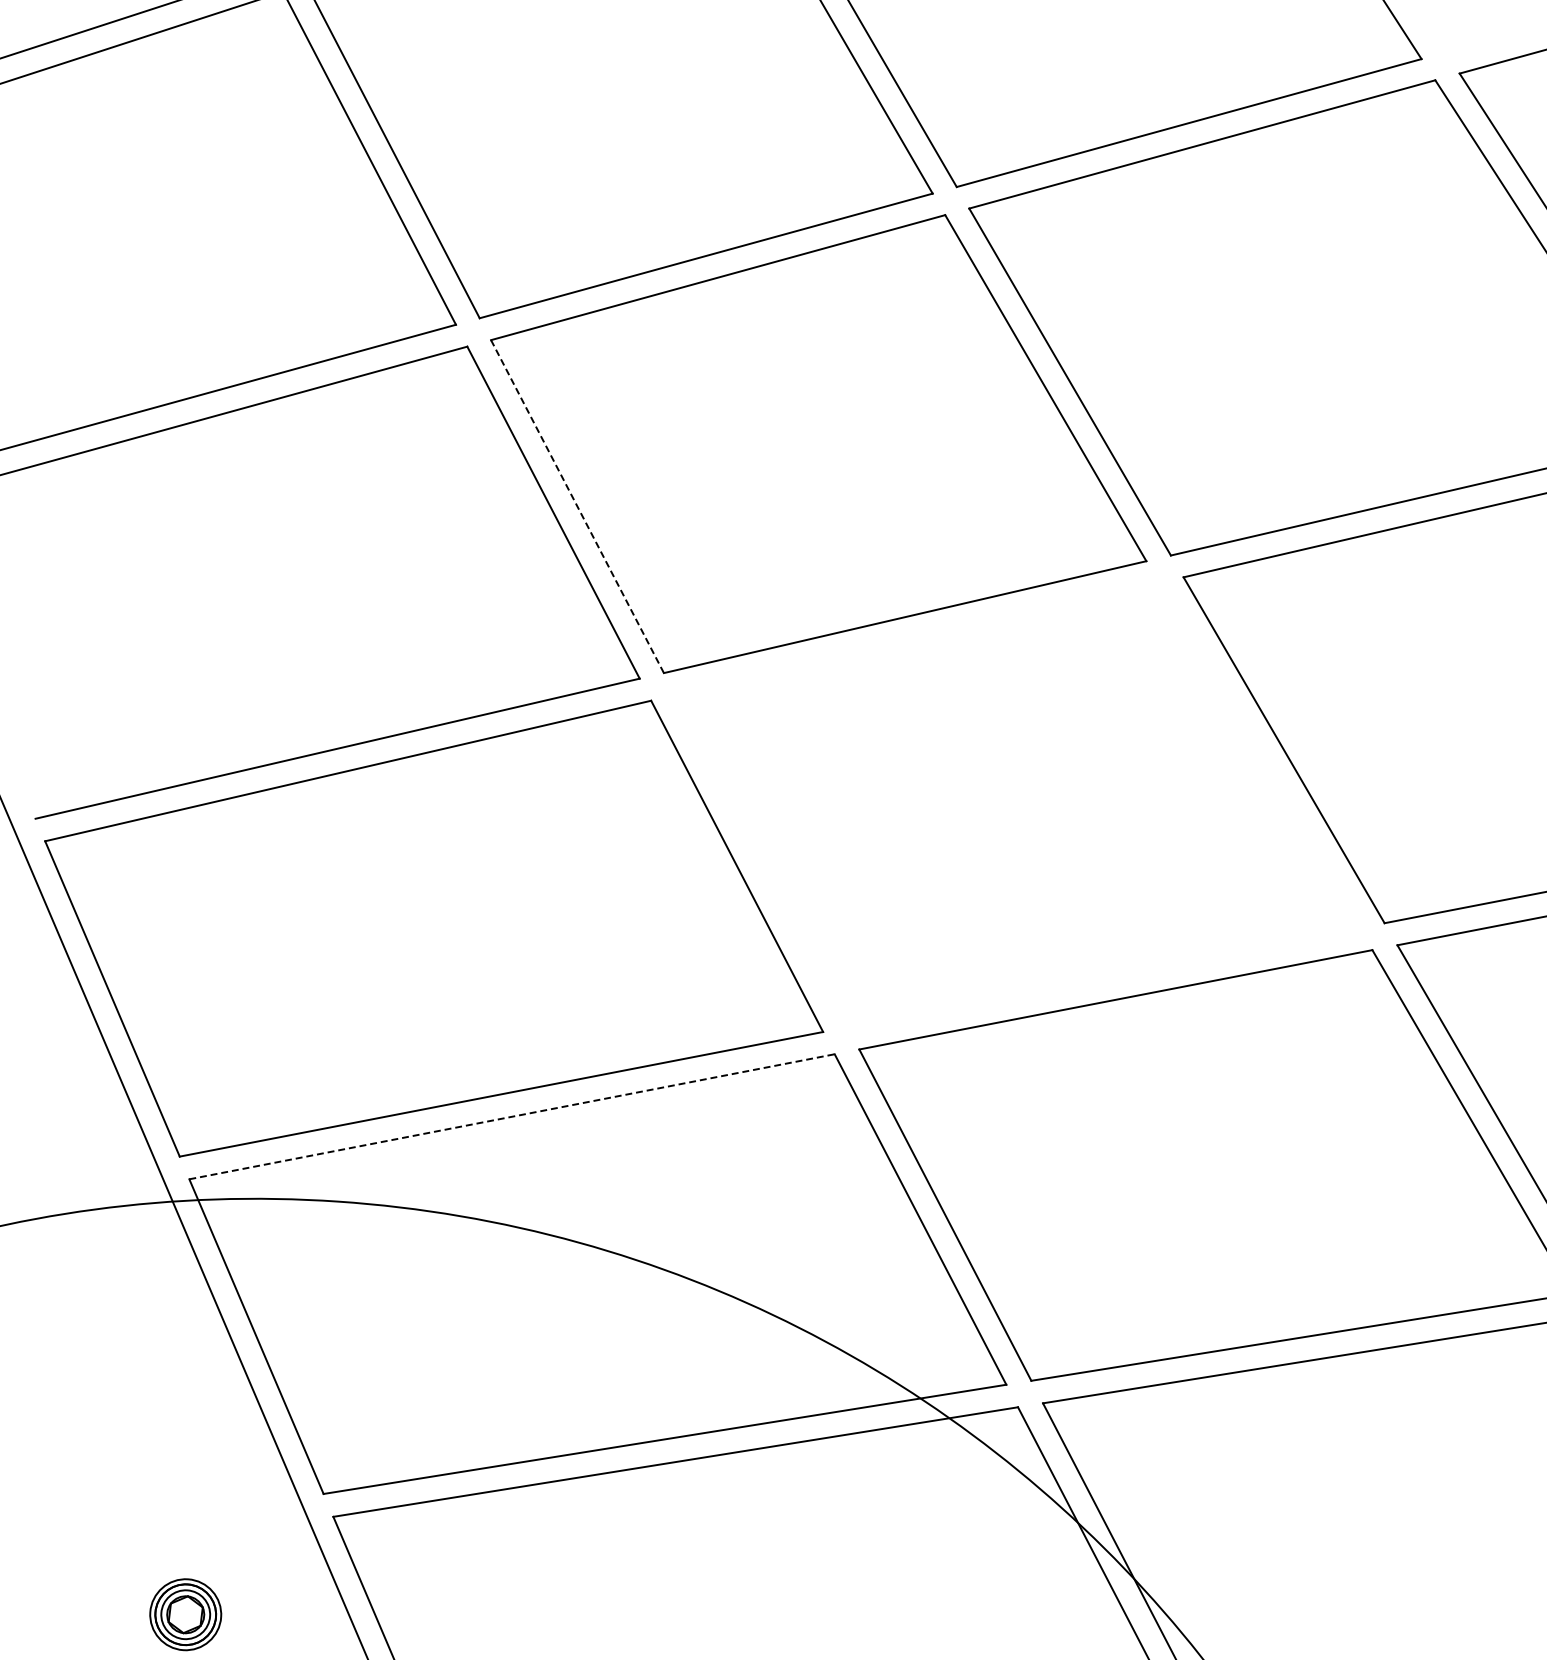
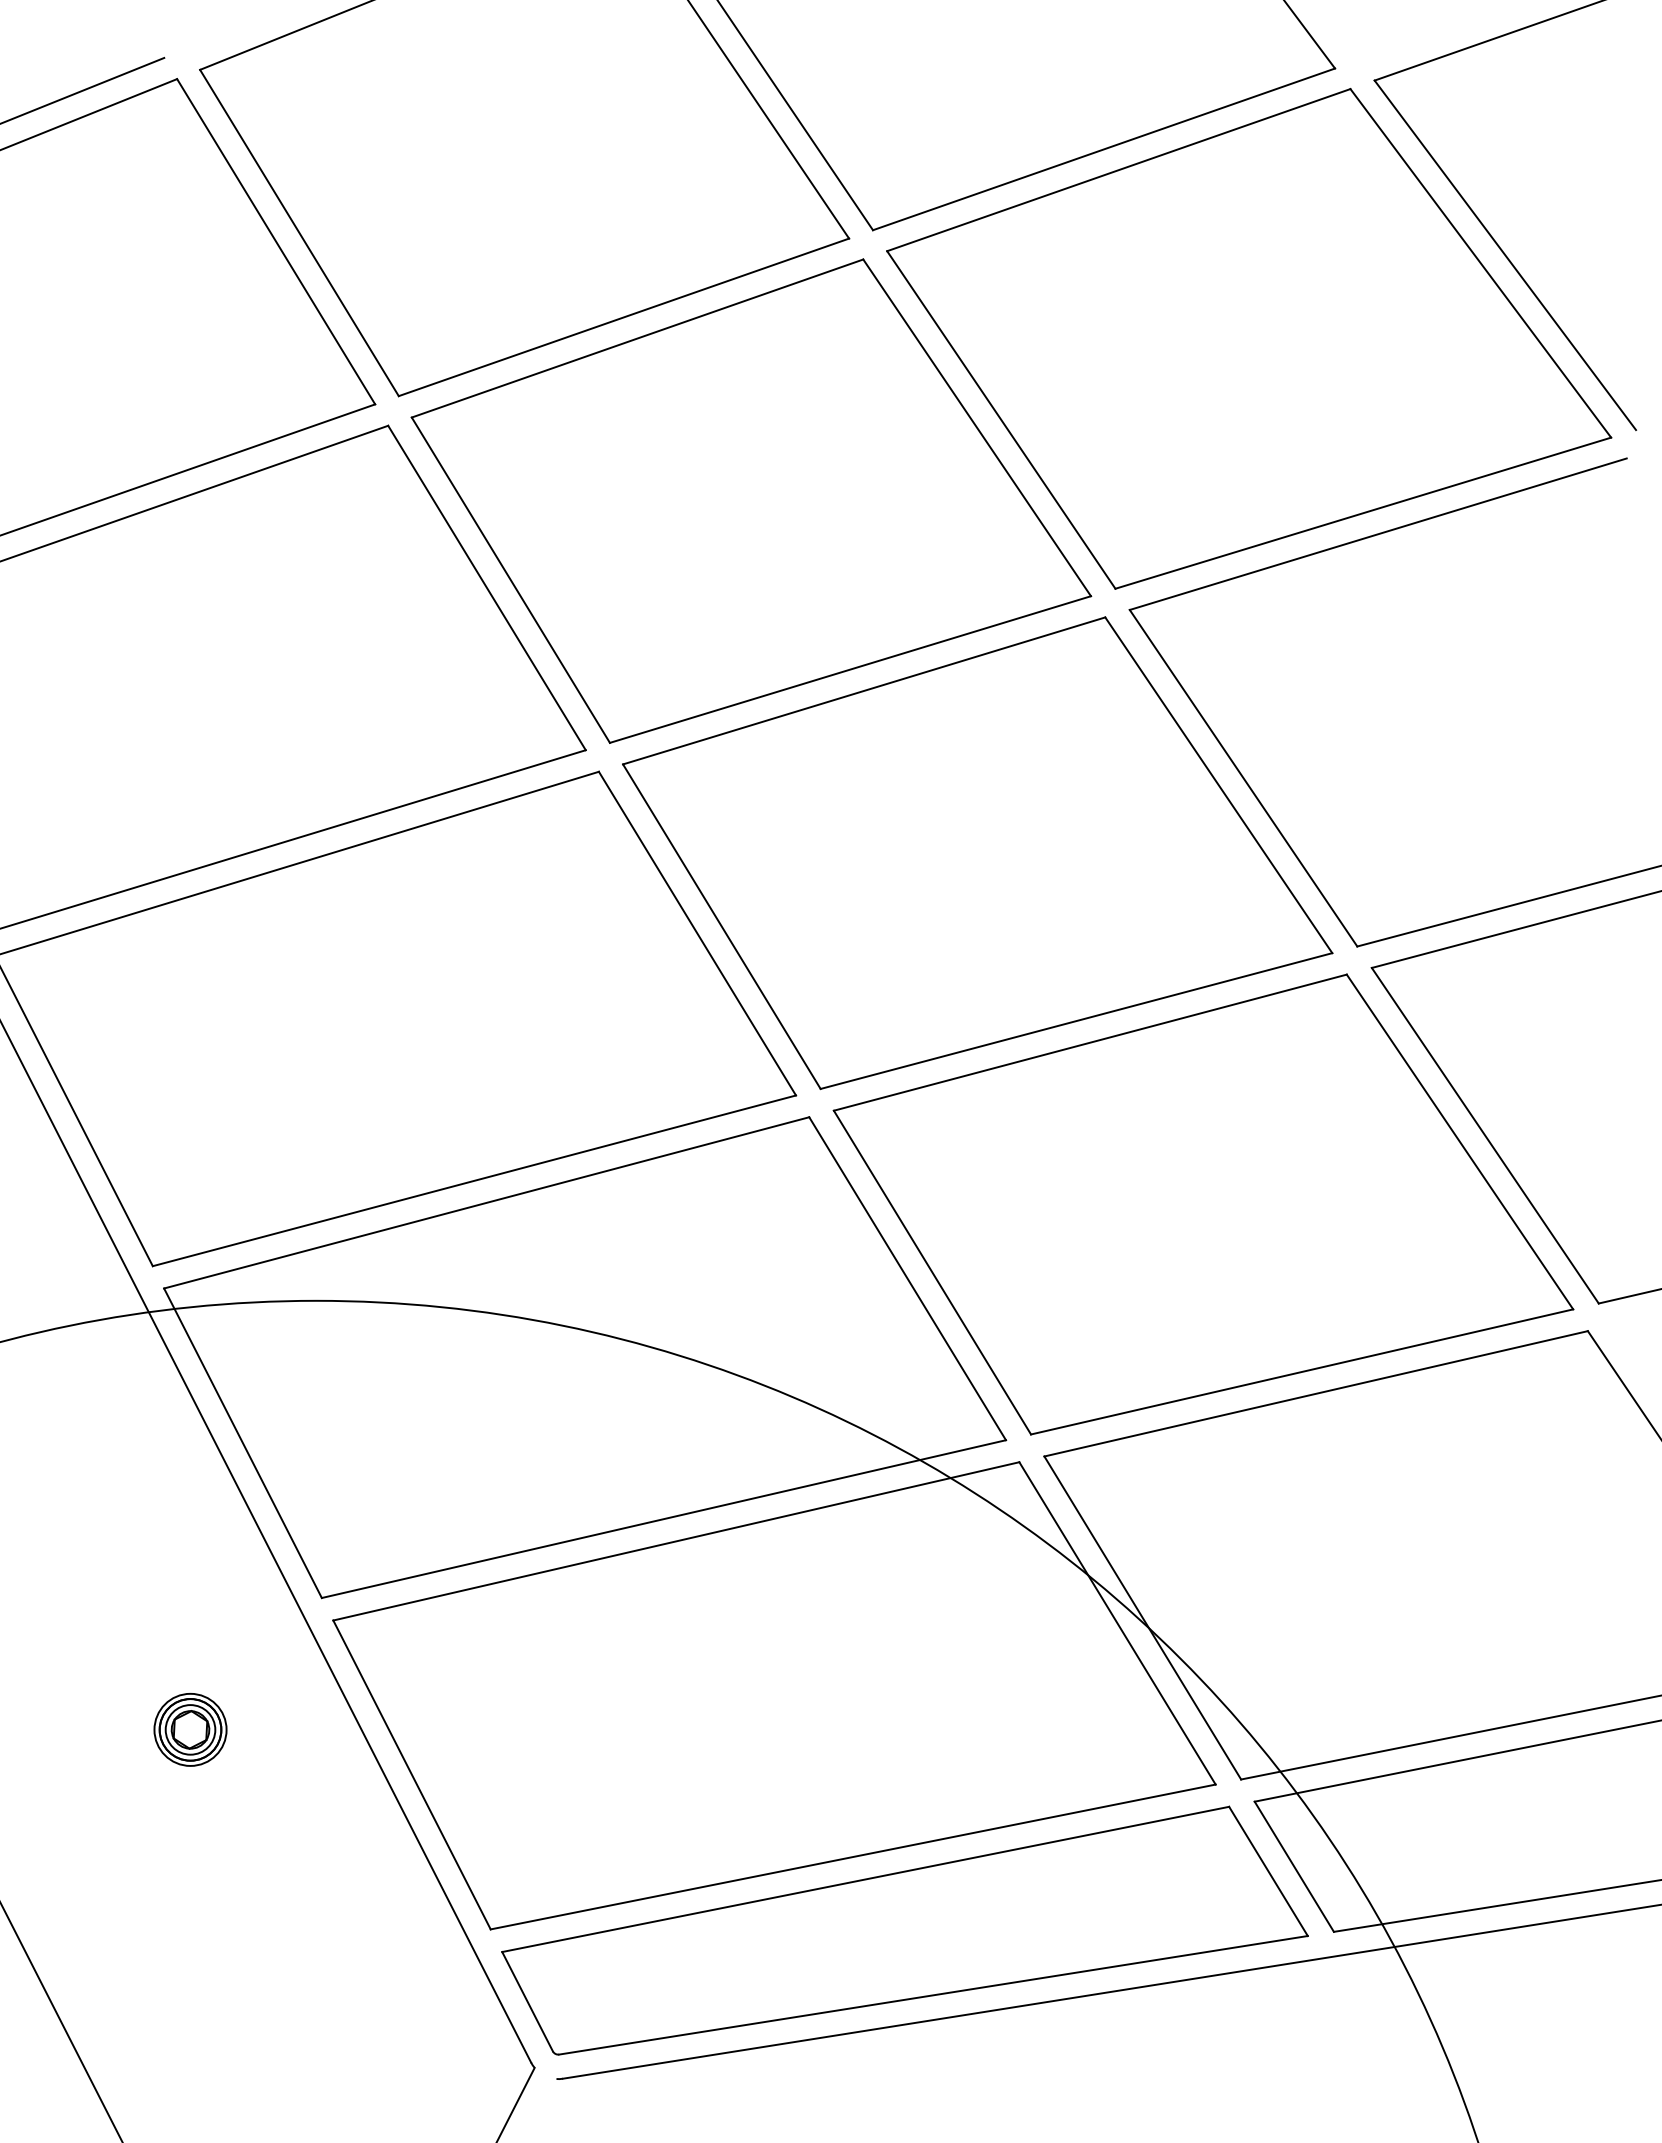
line: (577, 505) -> (510, 579), dashed -> solid
part: (1017, 806) -> (977, 853), added
line: (511, 1116) -> (486, 1202), dashed -> solid

